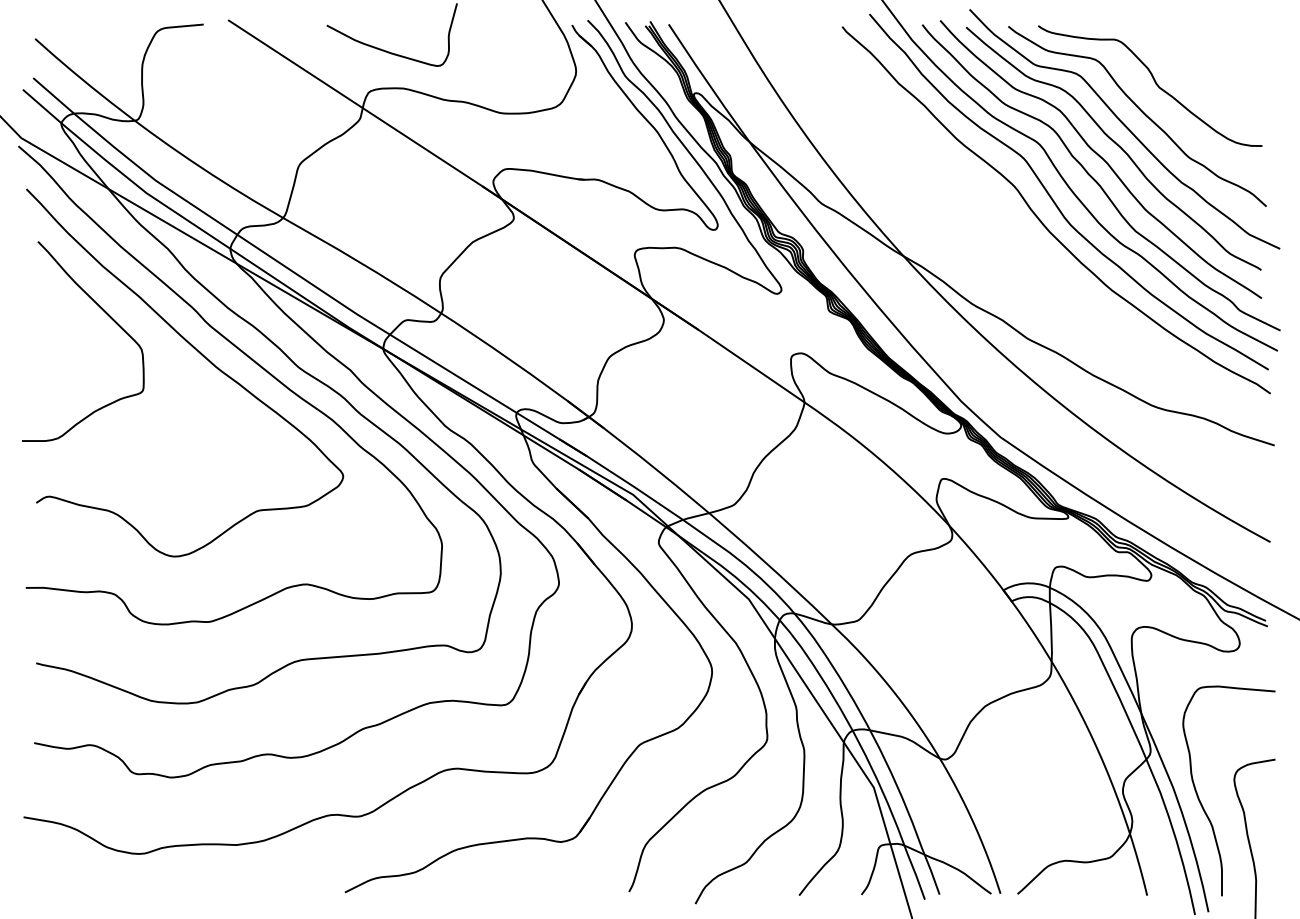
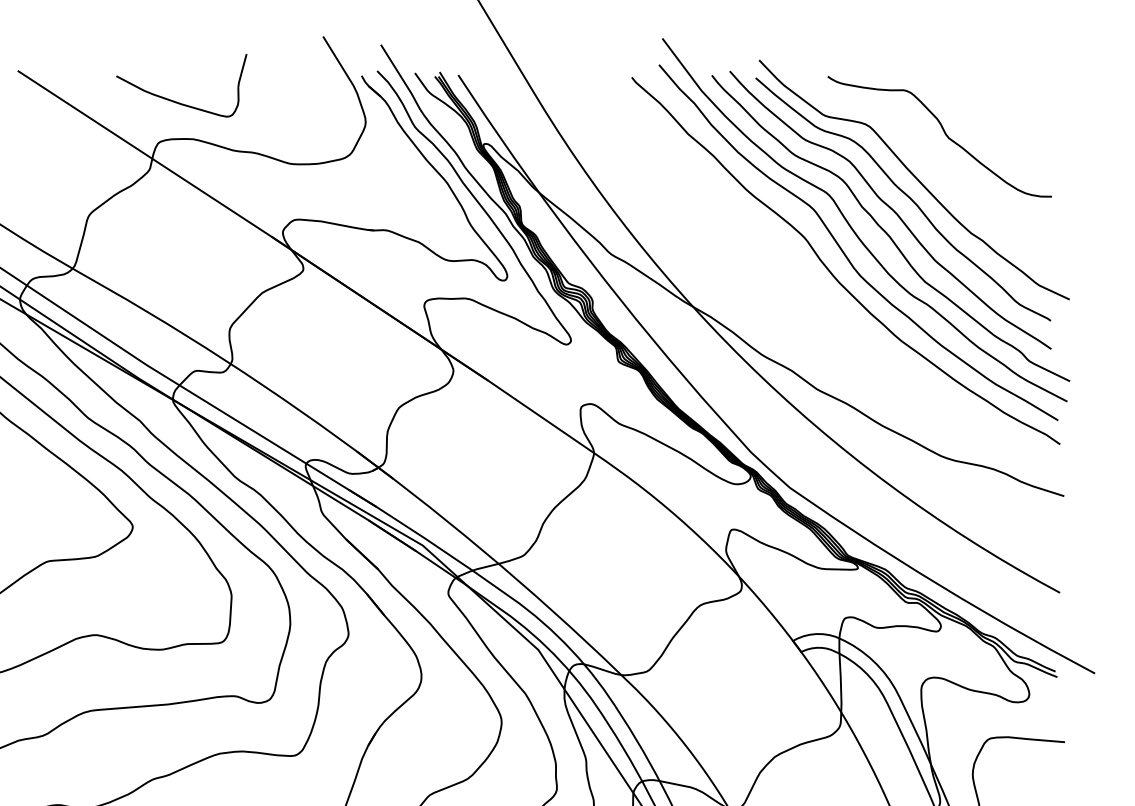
curve: (1141, 112) -> (931, 163), removed

